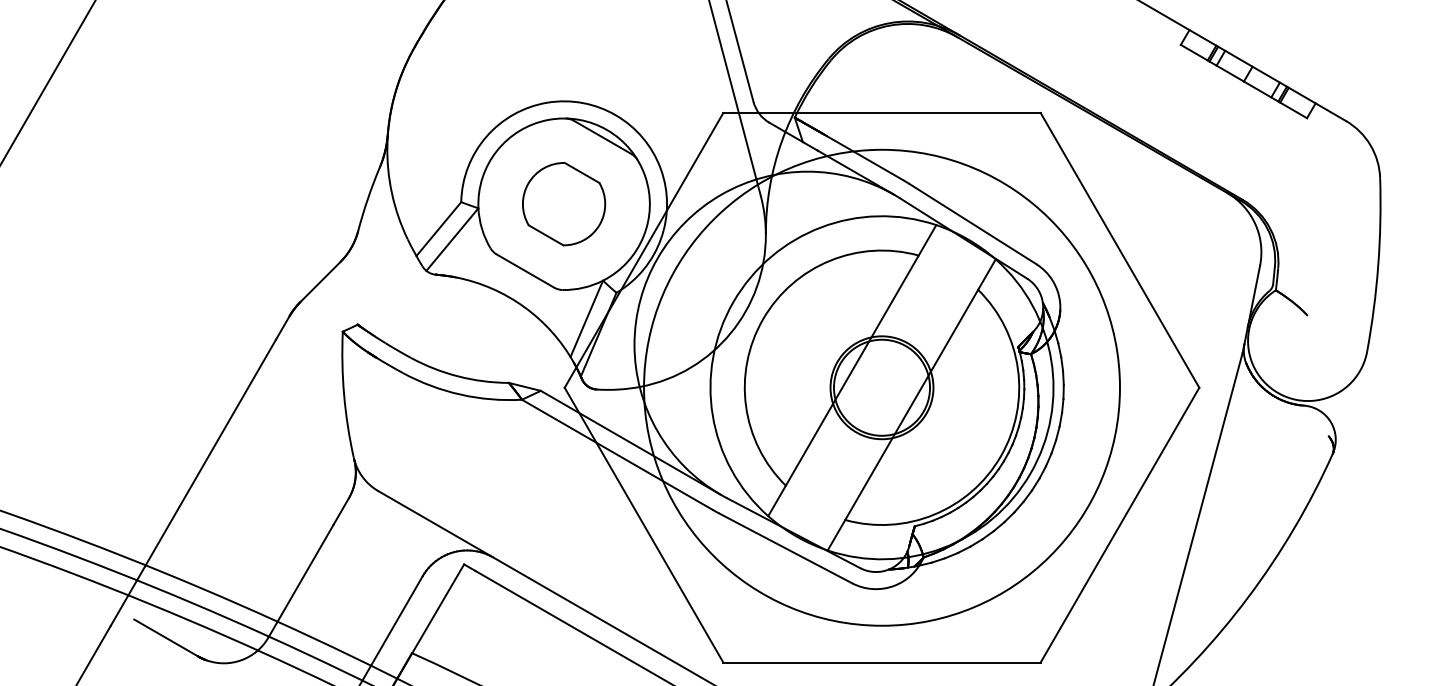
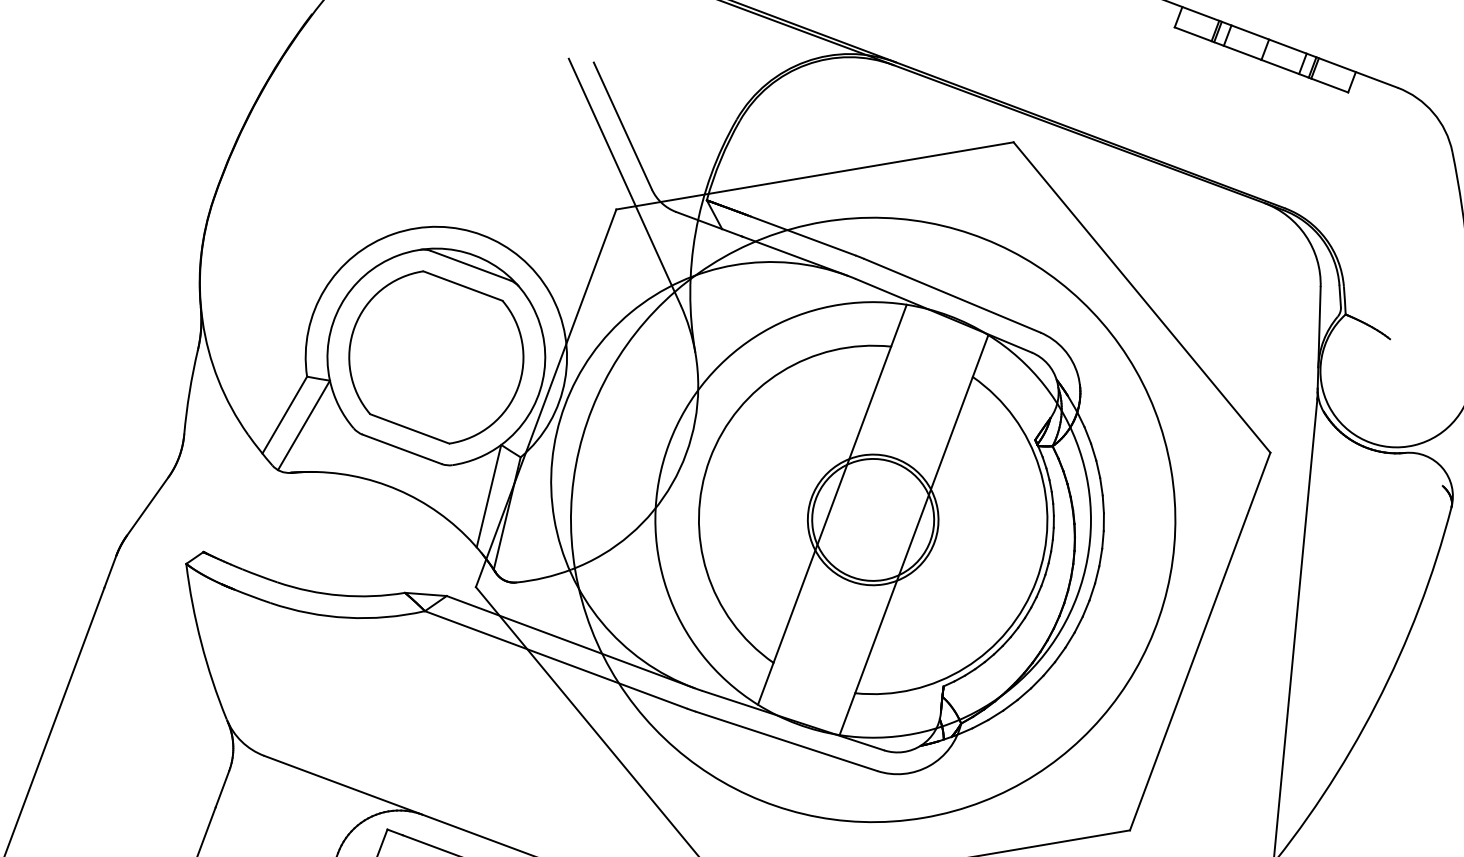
part: (563, 203) -> (435, 356), size x1.67

